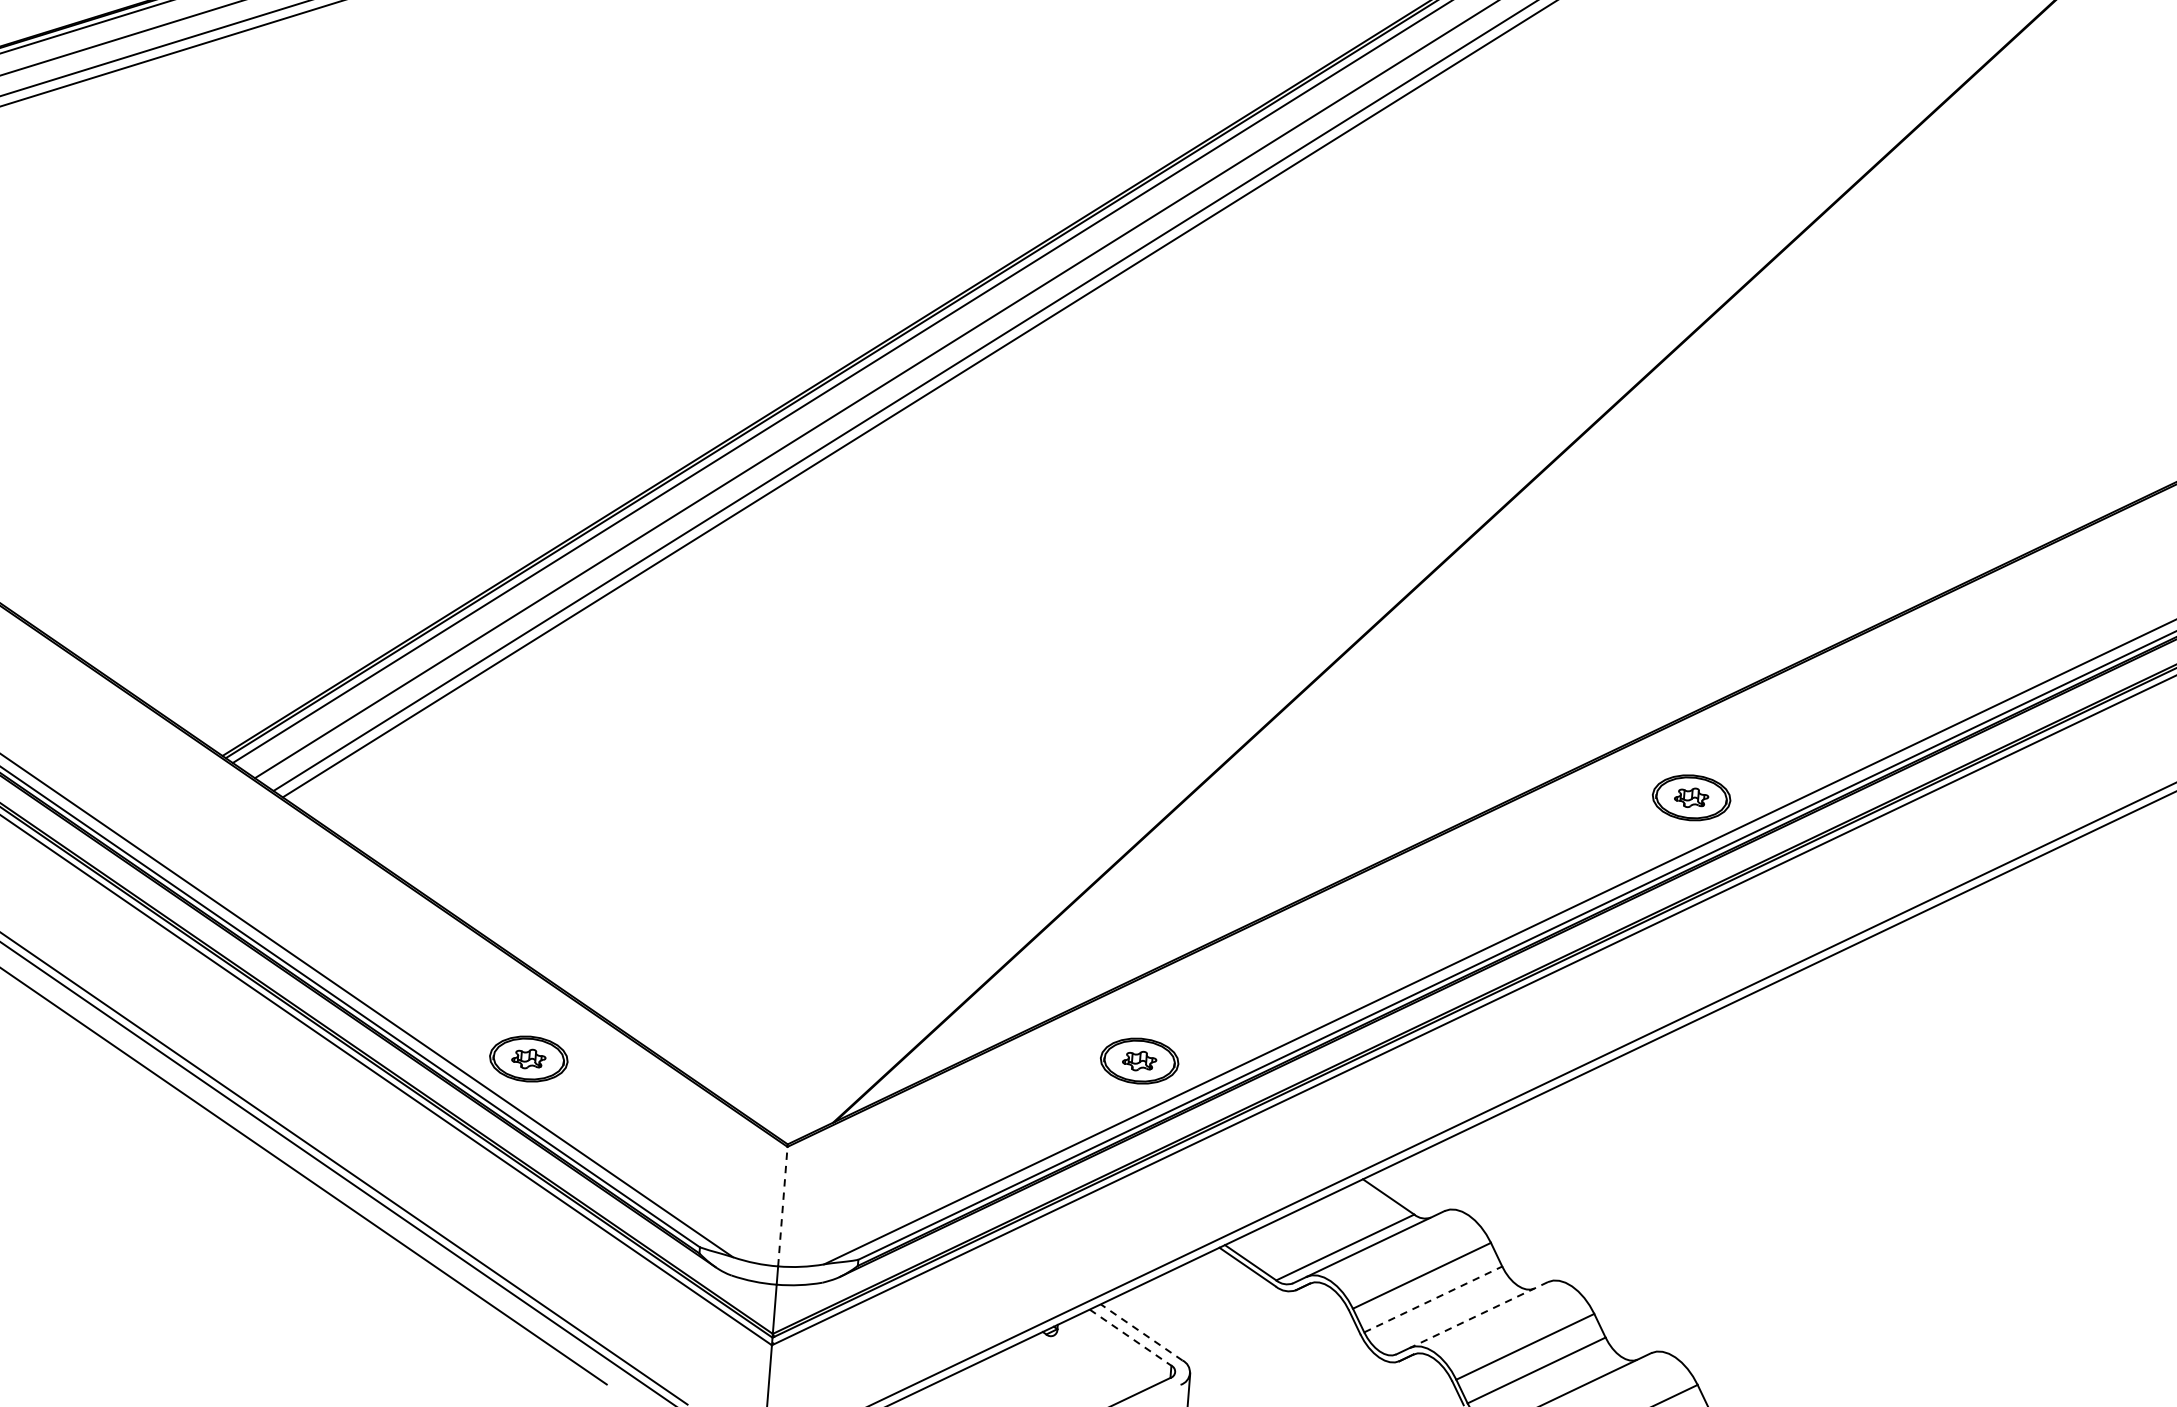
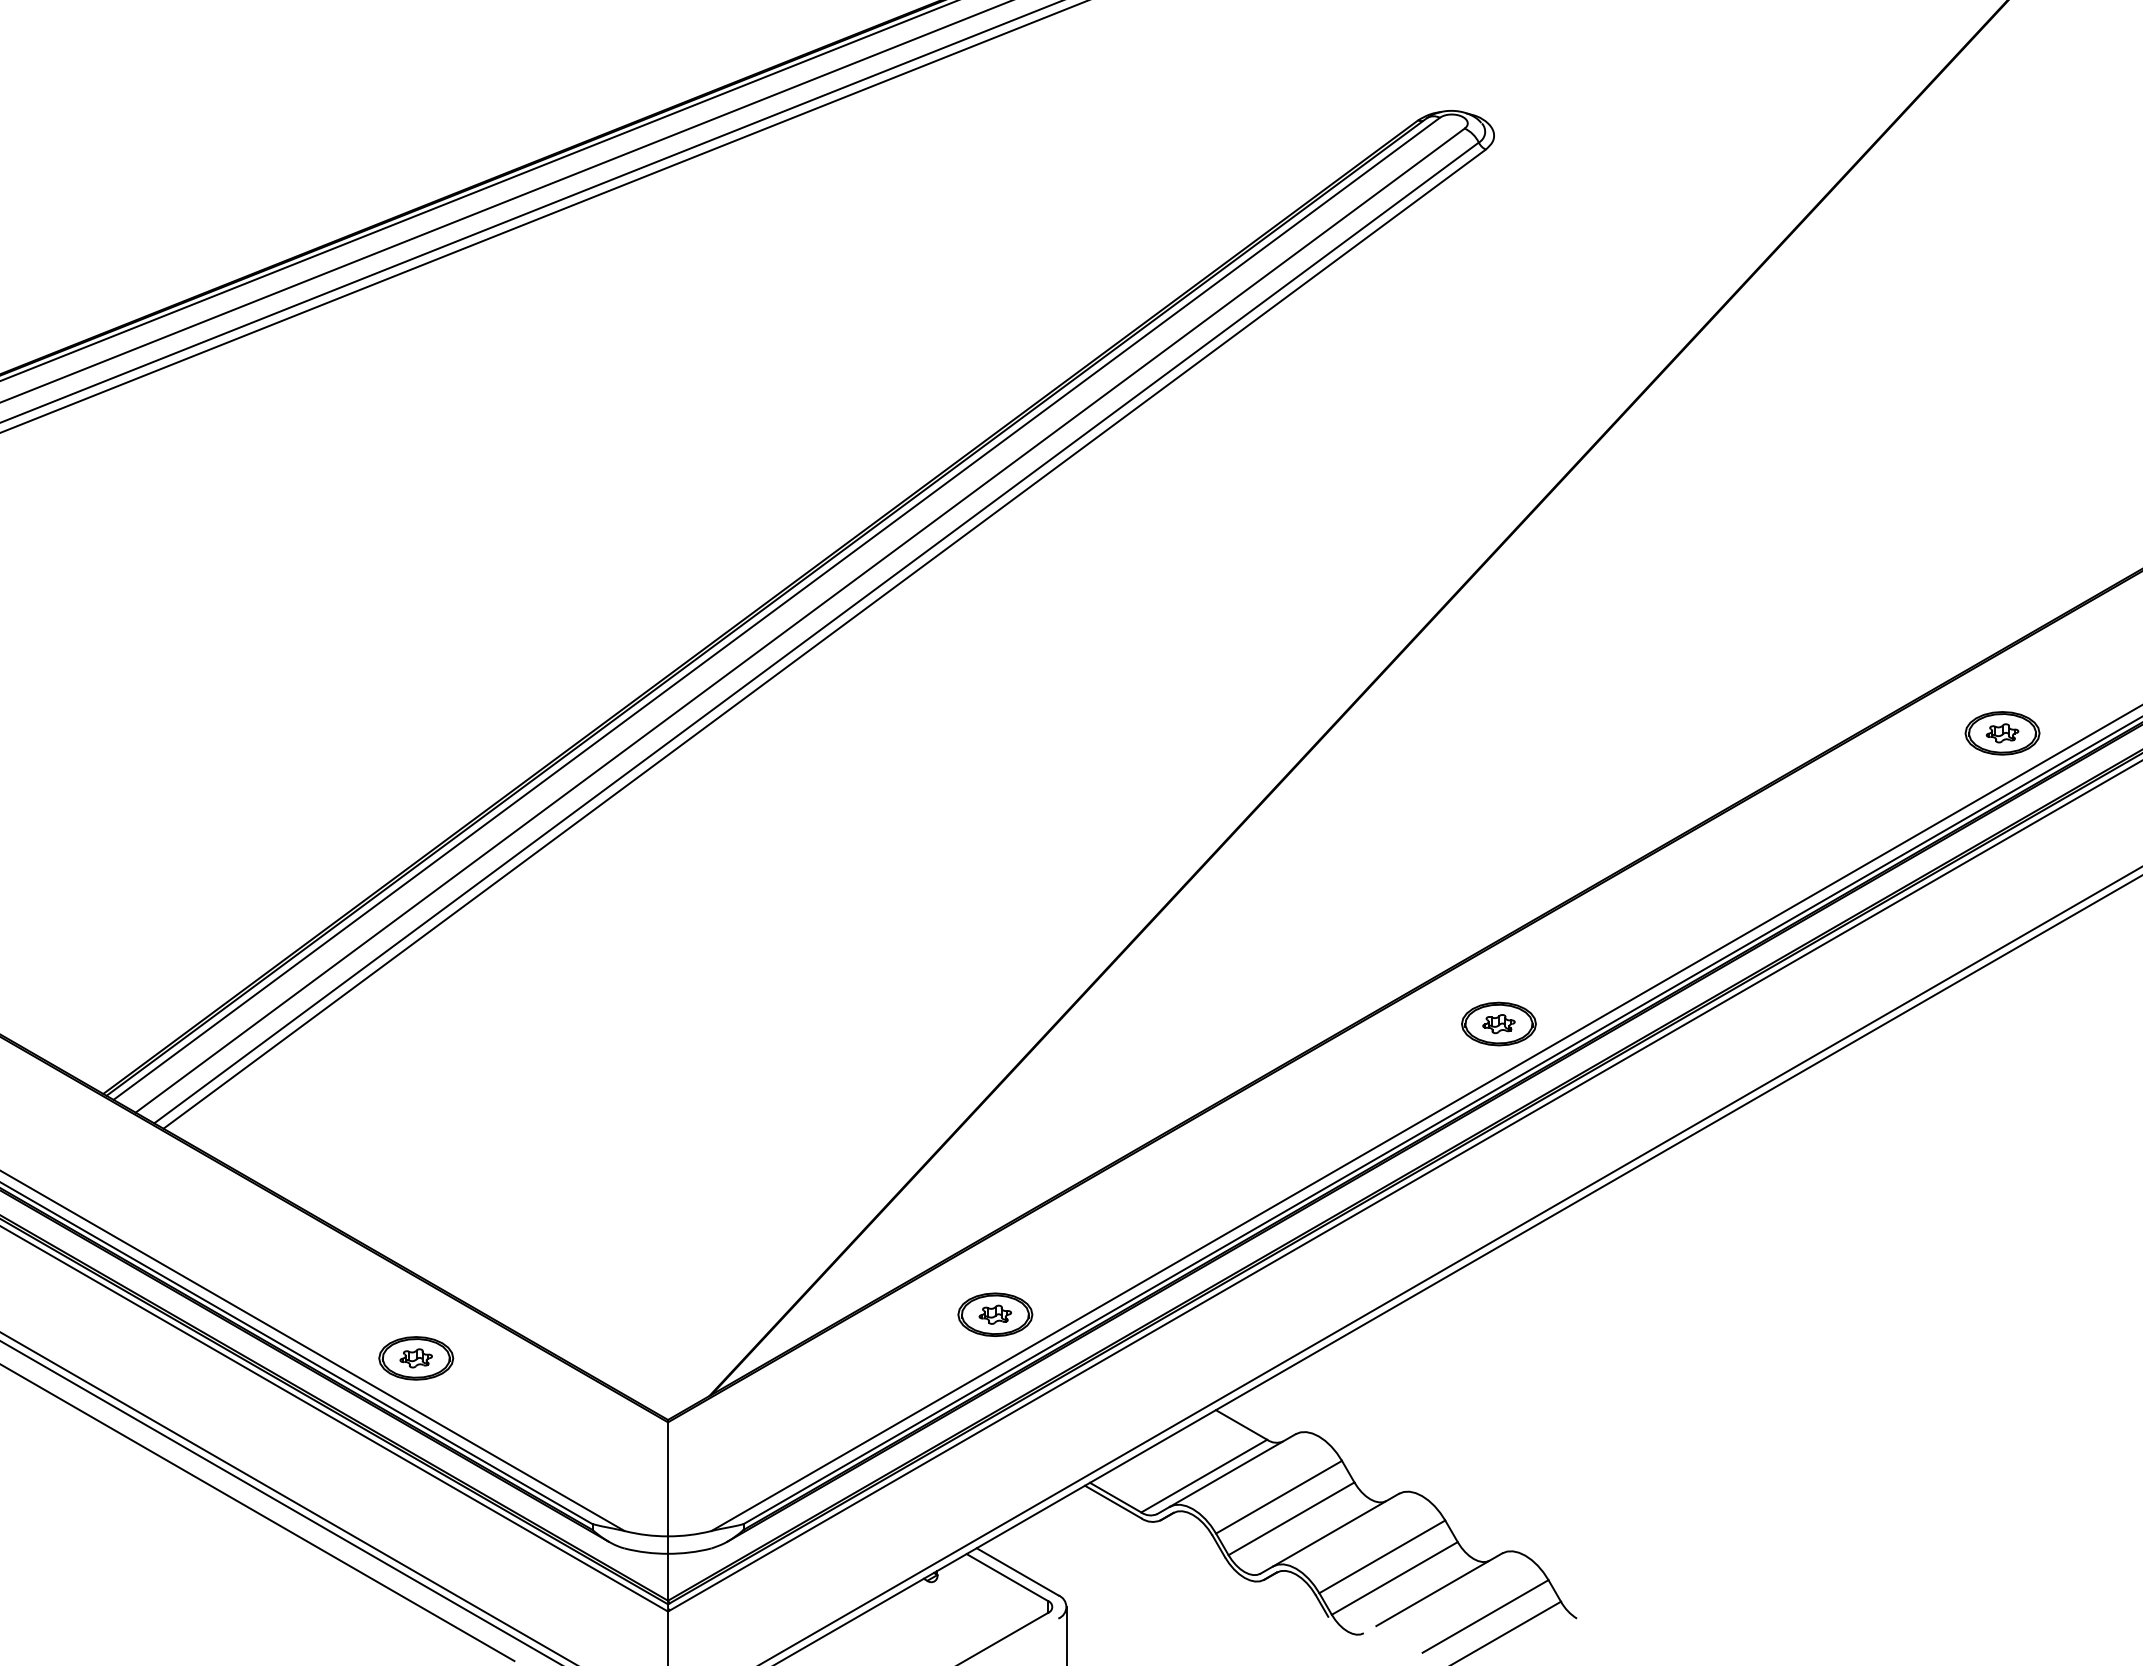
line: (783, 1206) -> (668, 1479), dashed -> solid
line: (1433, 1299) -> (1291, 1518), dashed -> solid
line: (1479, 1315) -> (1336, 1530), dashed -> solid
line: (1141, 1332) -> (1017, 1571), dashed -> solid
line: (1130, 1337) -> (1007, 1577), dashed -> solid

